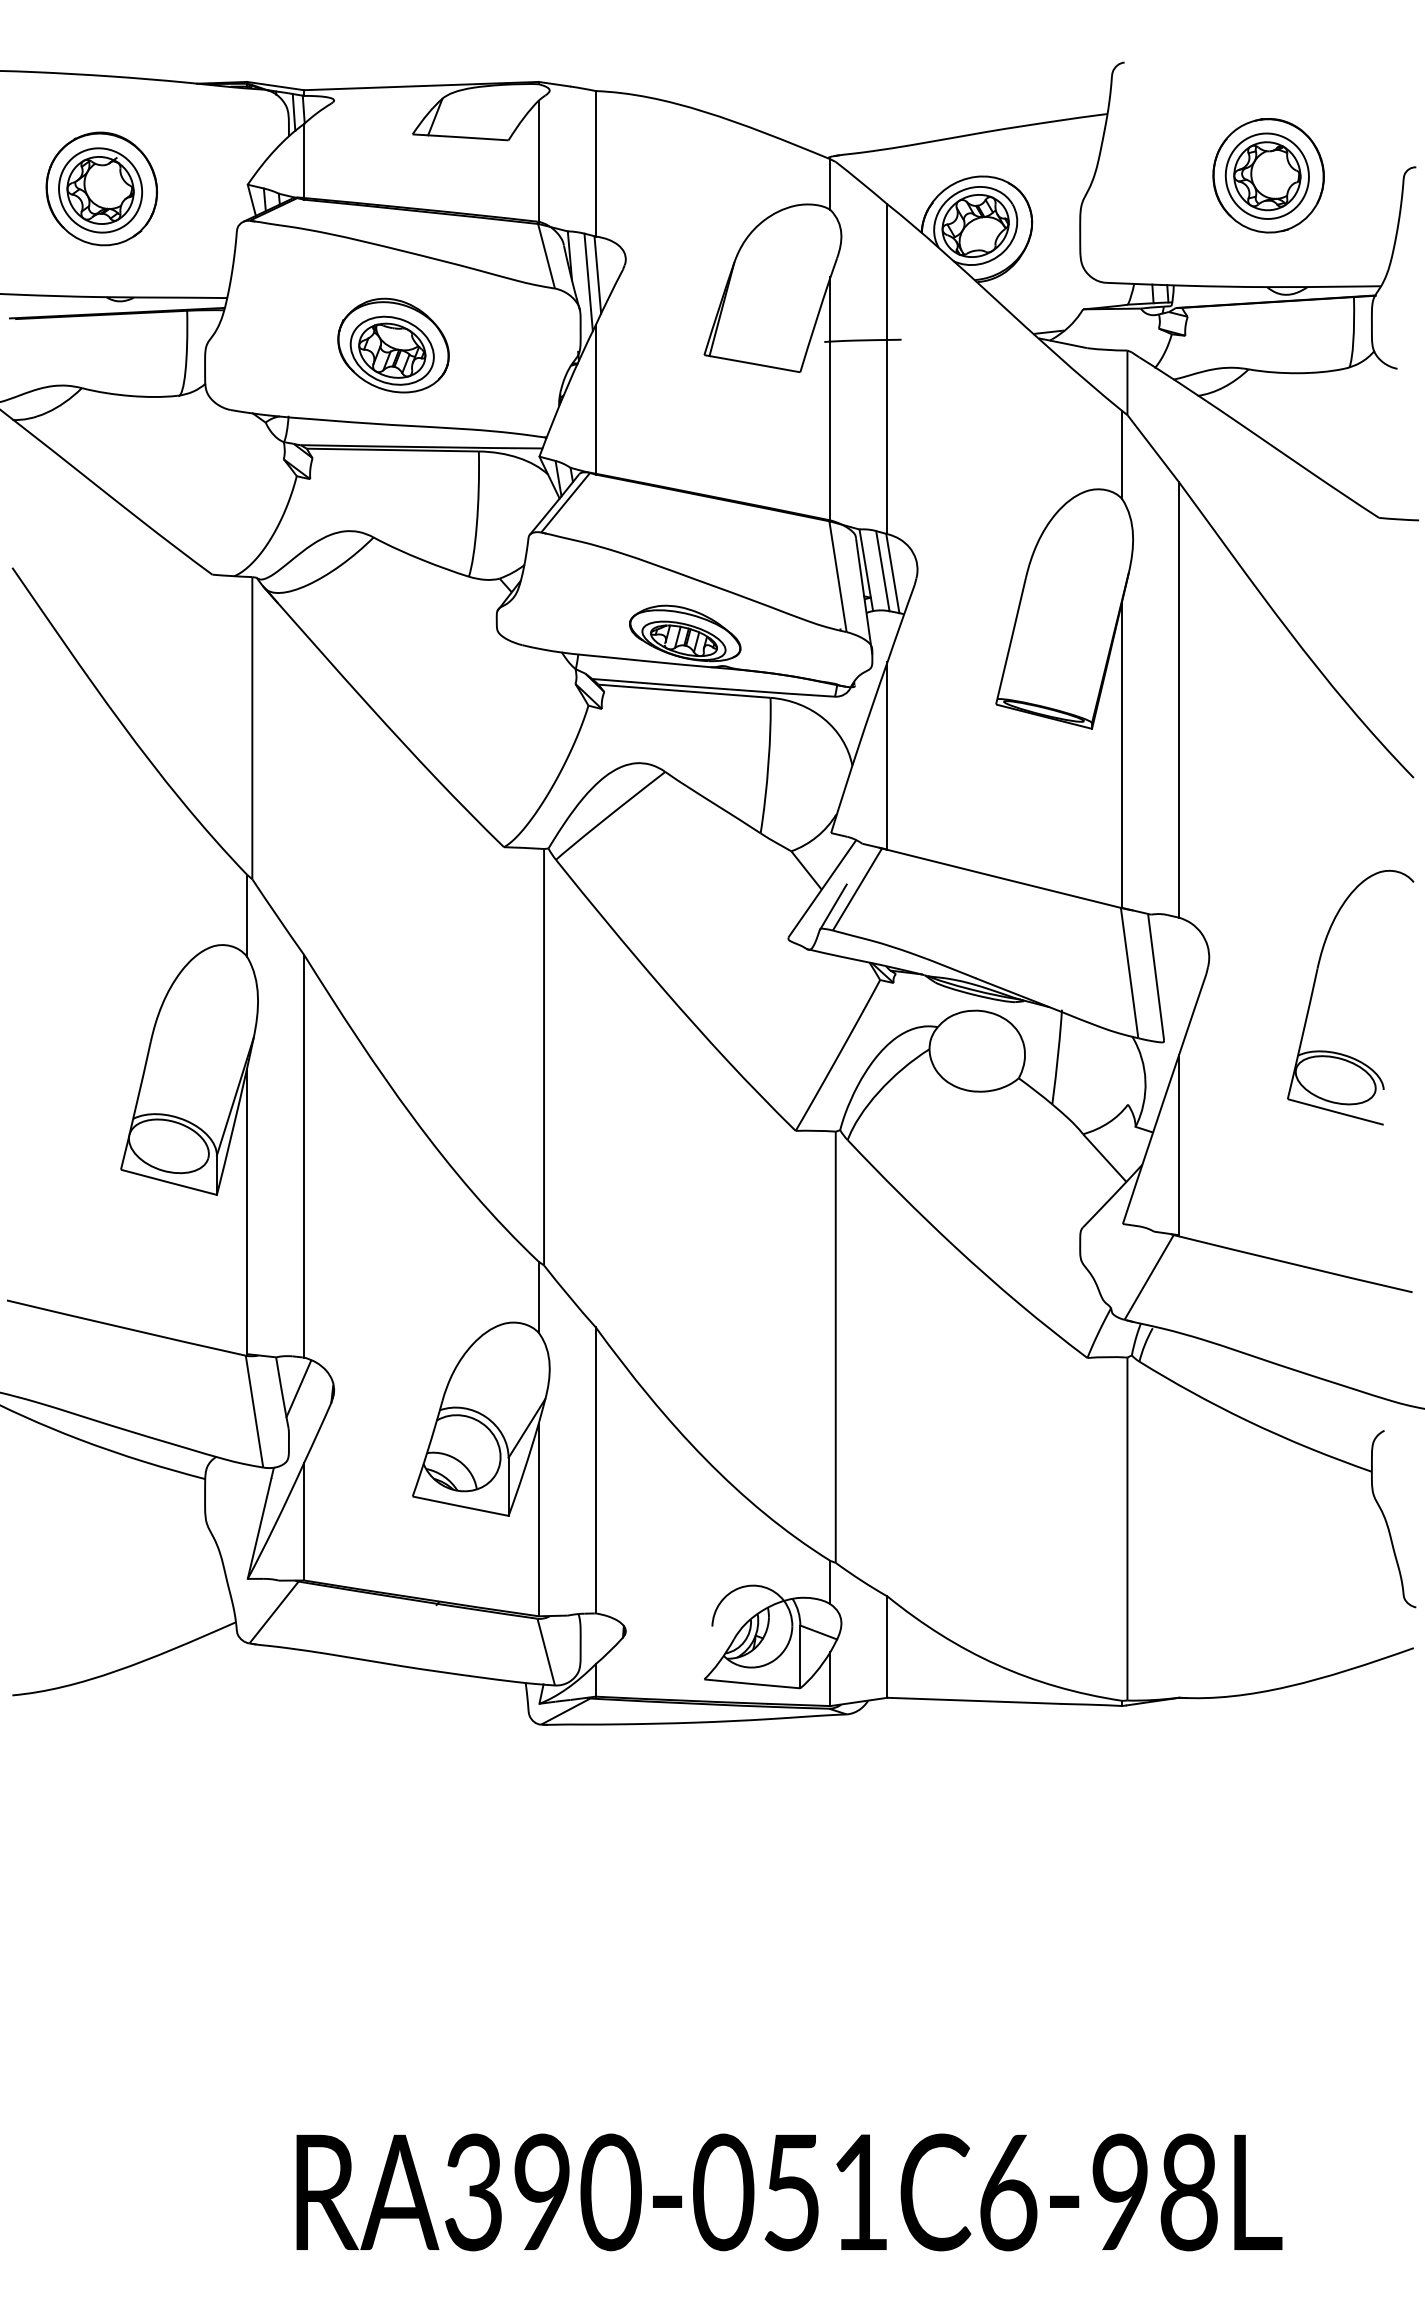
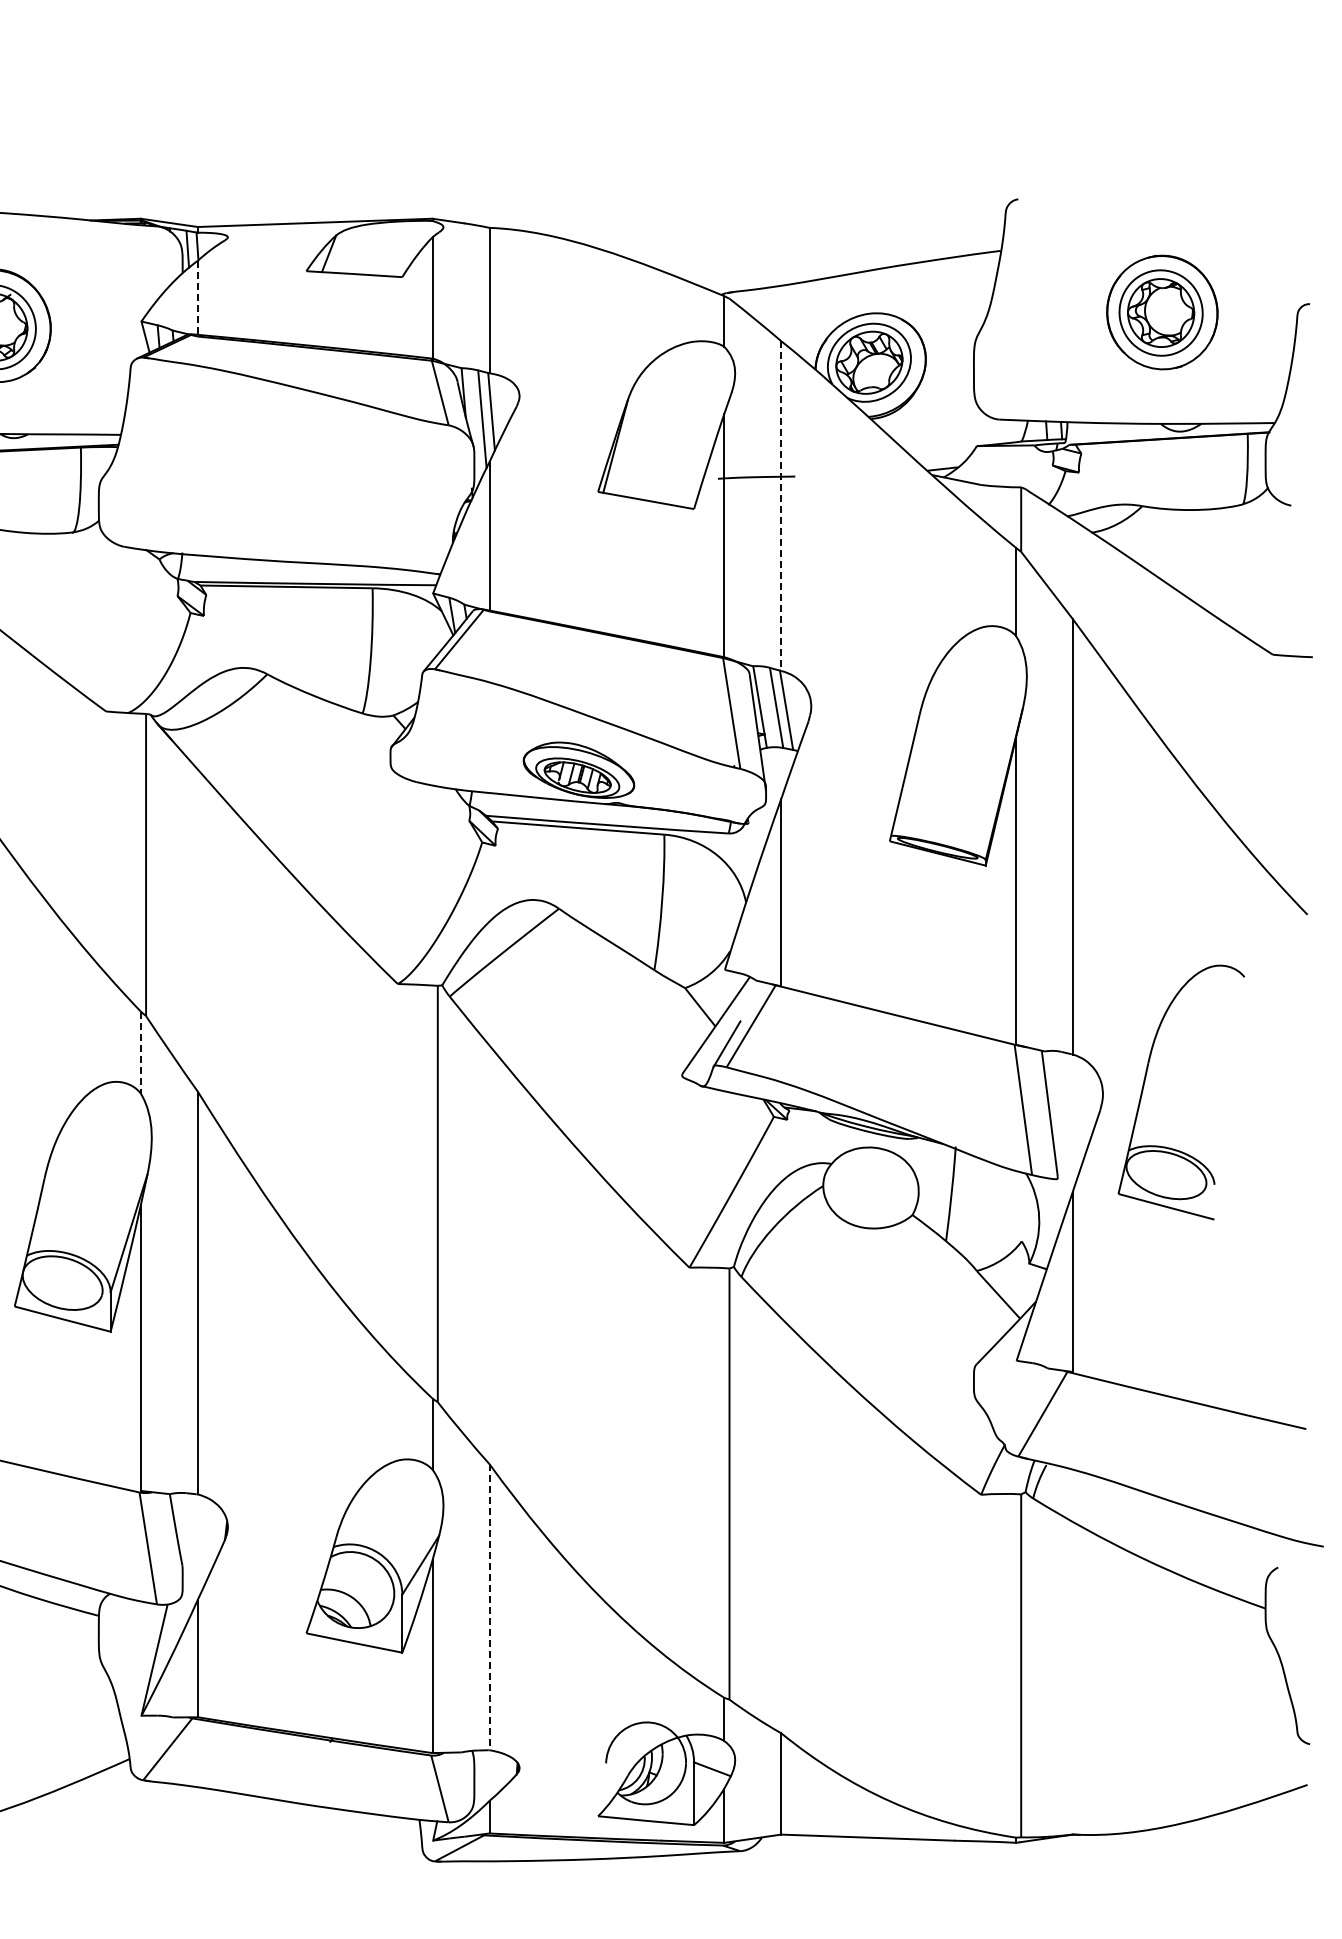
line: (304, 161) -> (198, 298), solid -> dashed
part: (393, 345) -> (287, 482), removed
line: (887, 369) -> (781, 506), solid -> dashed
line: (247, 915) -> (141, 1052), solid -> dashed
part: (1314, 988) -> (1145, 1083), moved
line: (298, 1388) -> (192, 1525), removed
line: (595, 1470) -> (489, 1607), solid -> dashed

